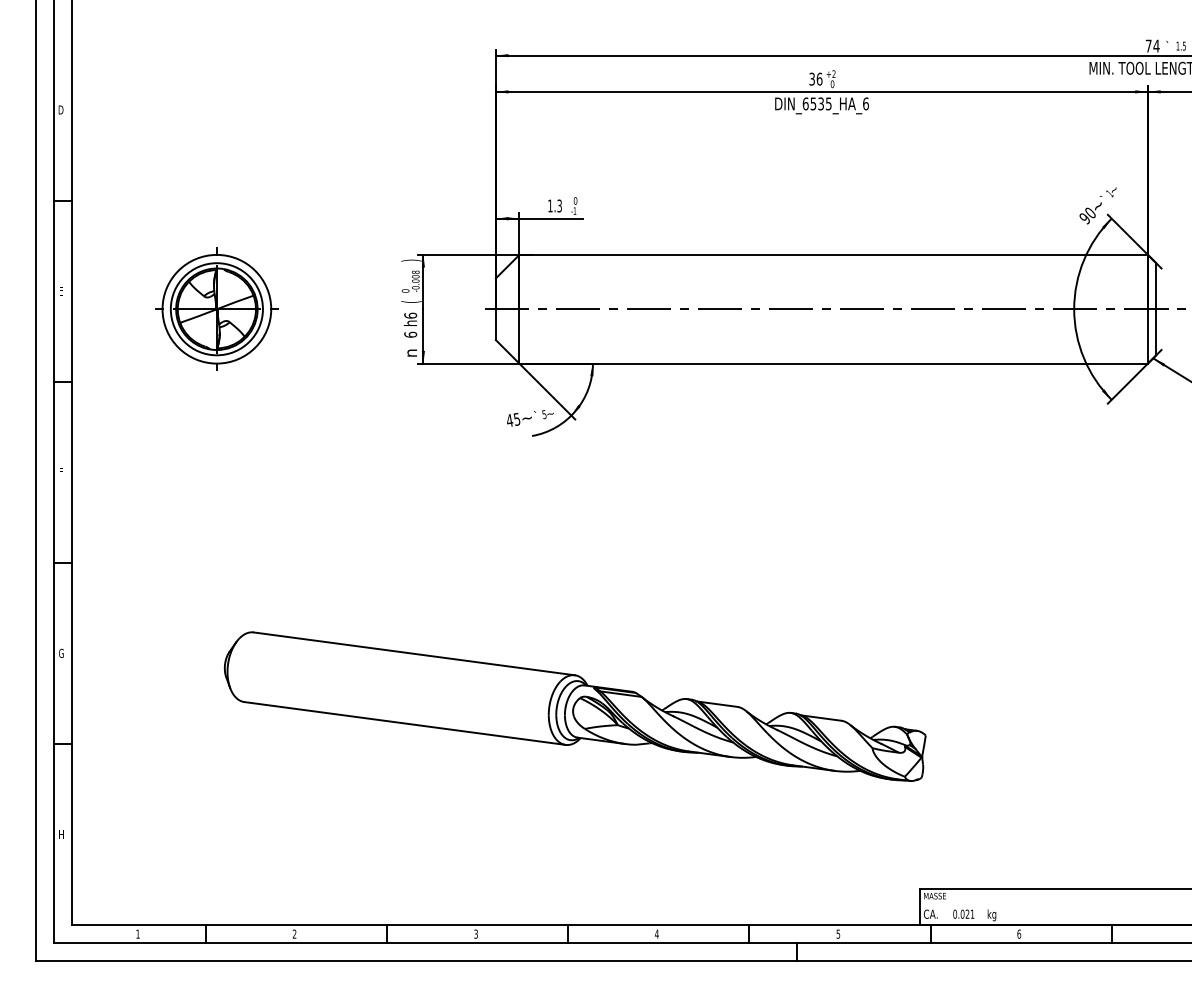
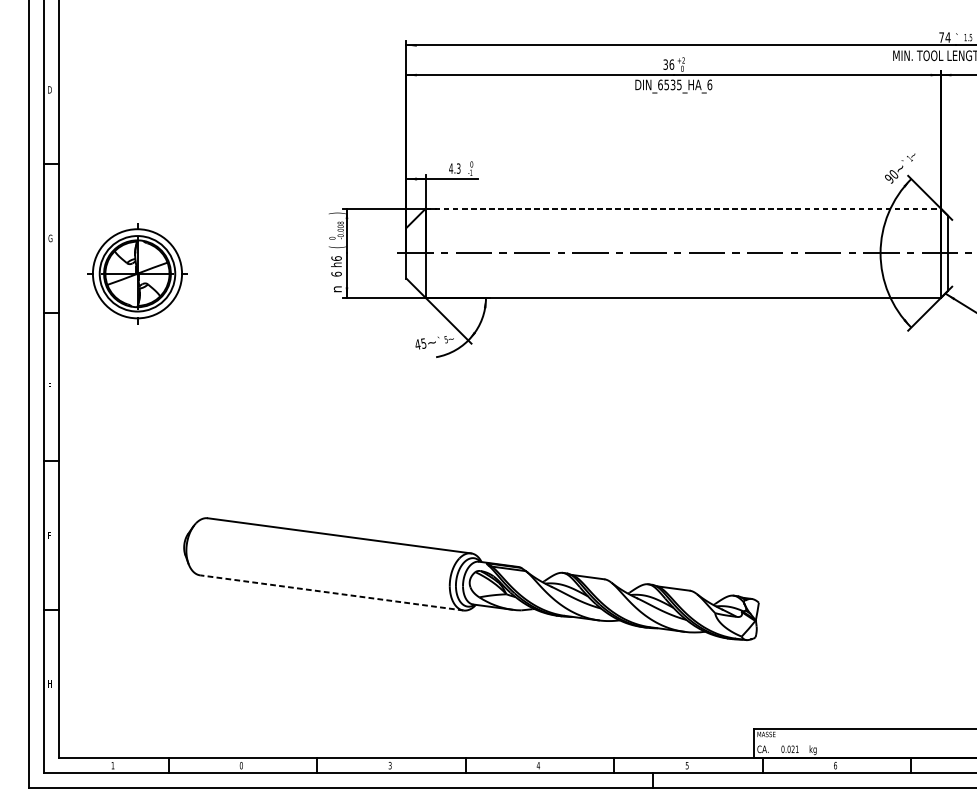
text: (549, 205) -> (450, 168), 1.3 -> 4.3
line: (834, 254) -> (684, 208), solid -> dashed
text: (61, 290) -> (50, 237), E -> G
part: (216, 308) -> (137, 273), moved
text: (61, 652) -> (50, 534), G -> F
line: (404, 723) -> (331, 592), solid -> dashed
text: (294, 933) -> (241, 765), 2 -> 0

